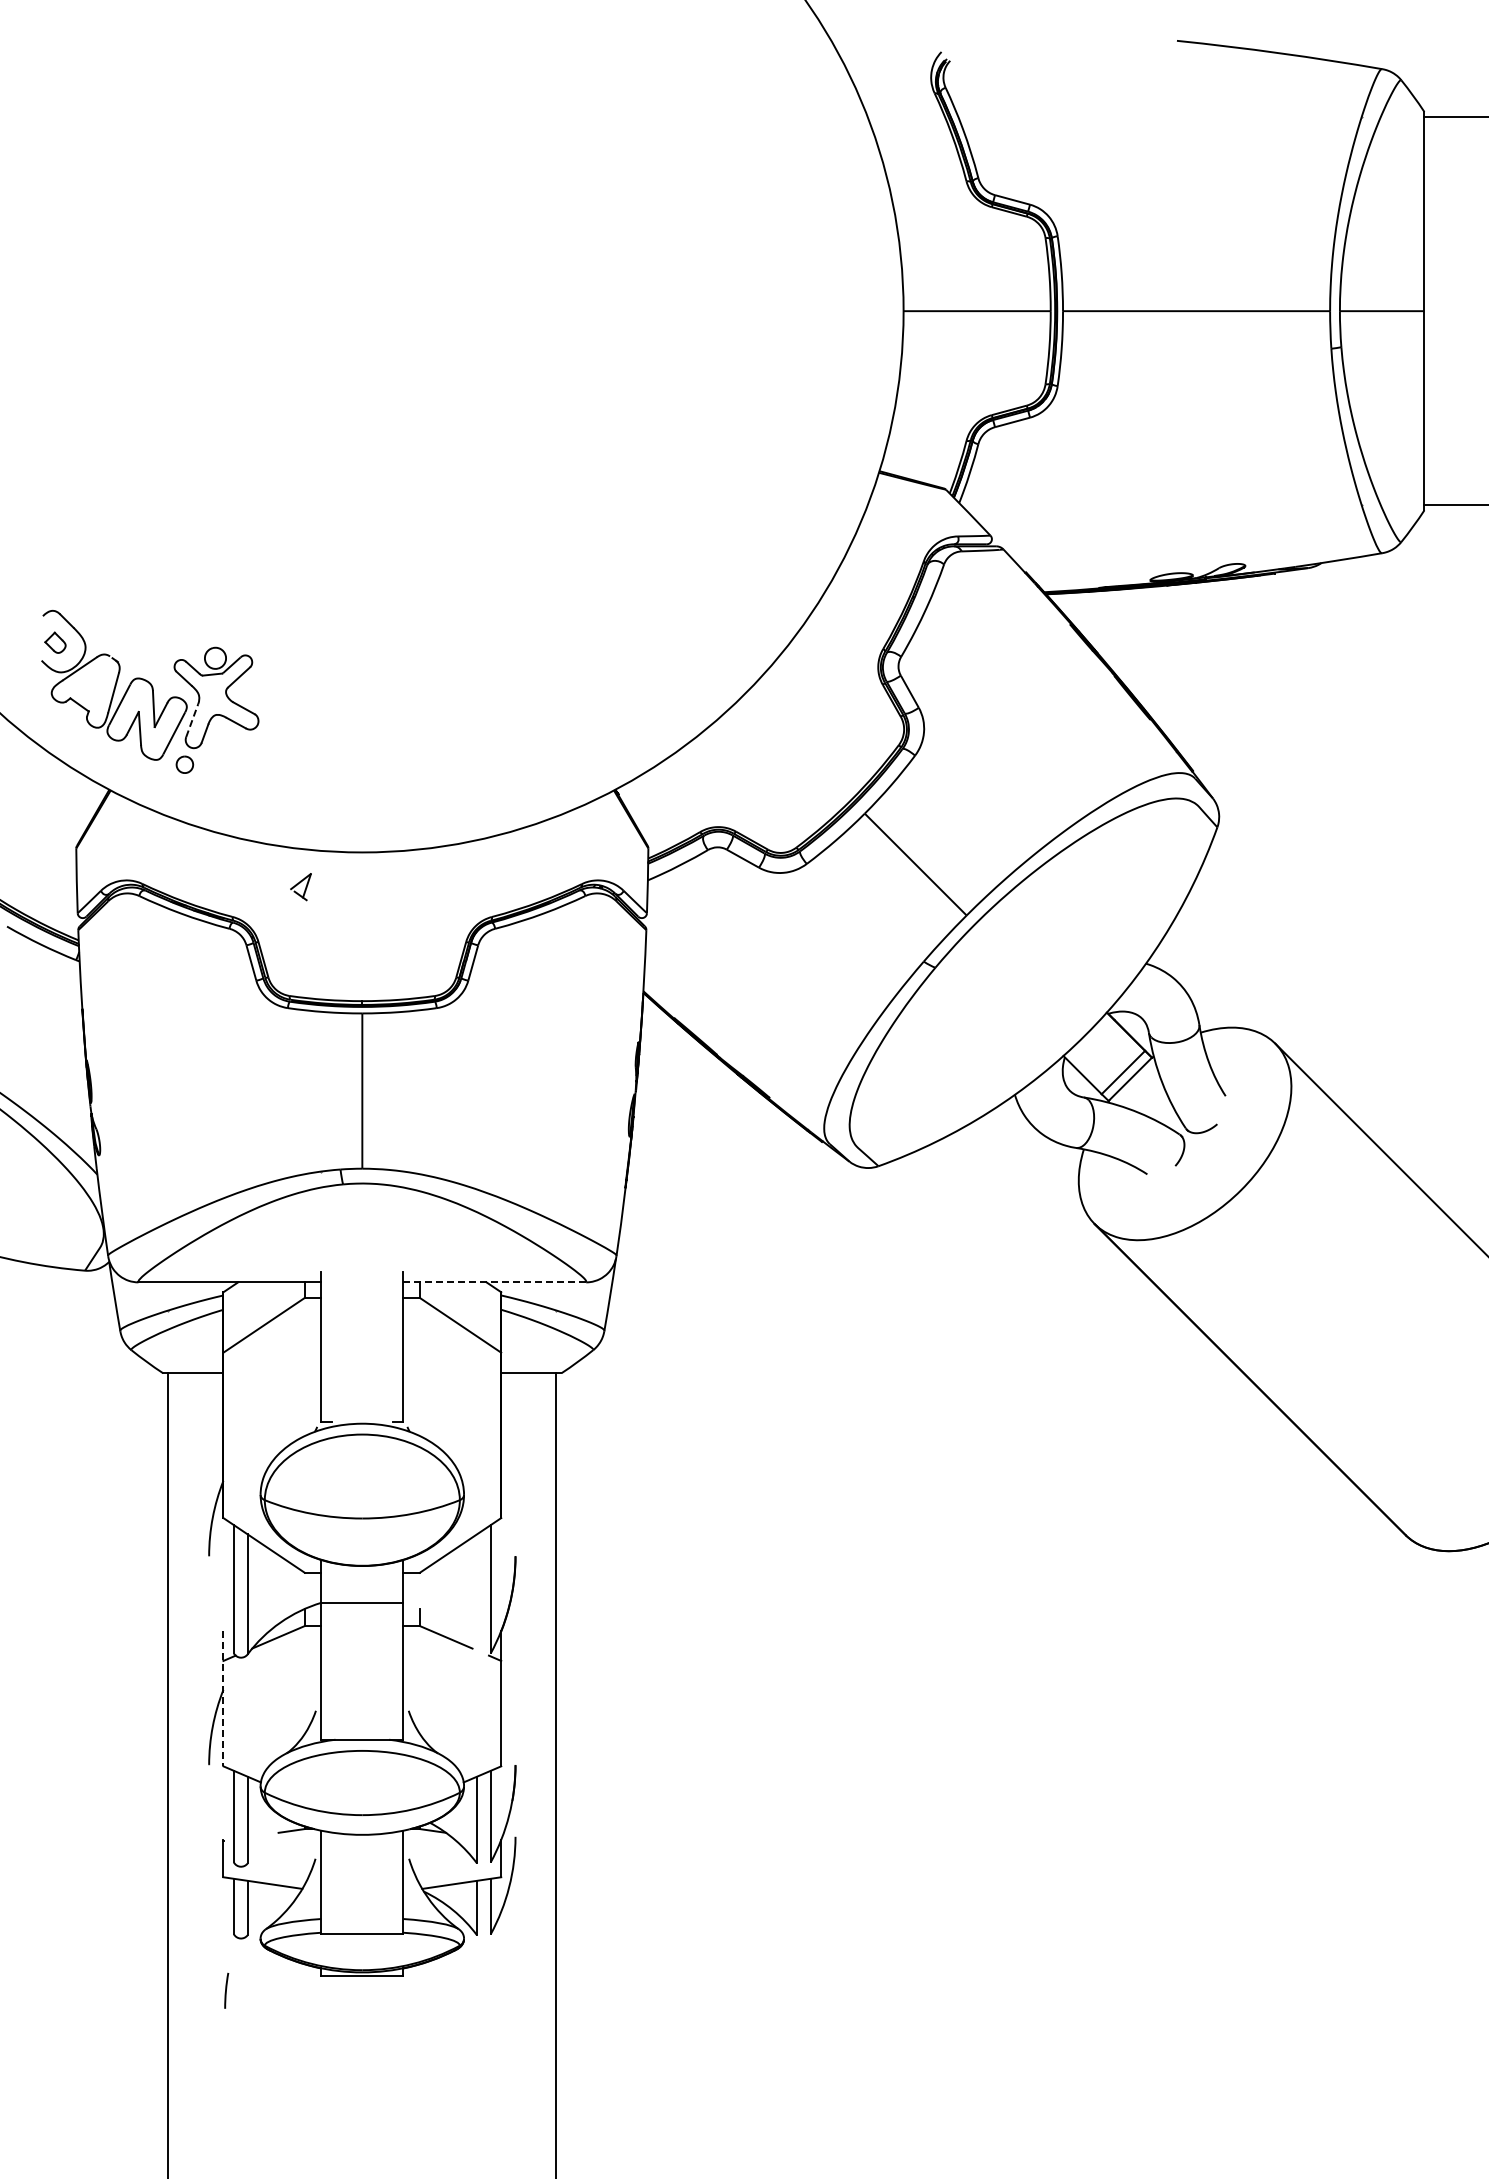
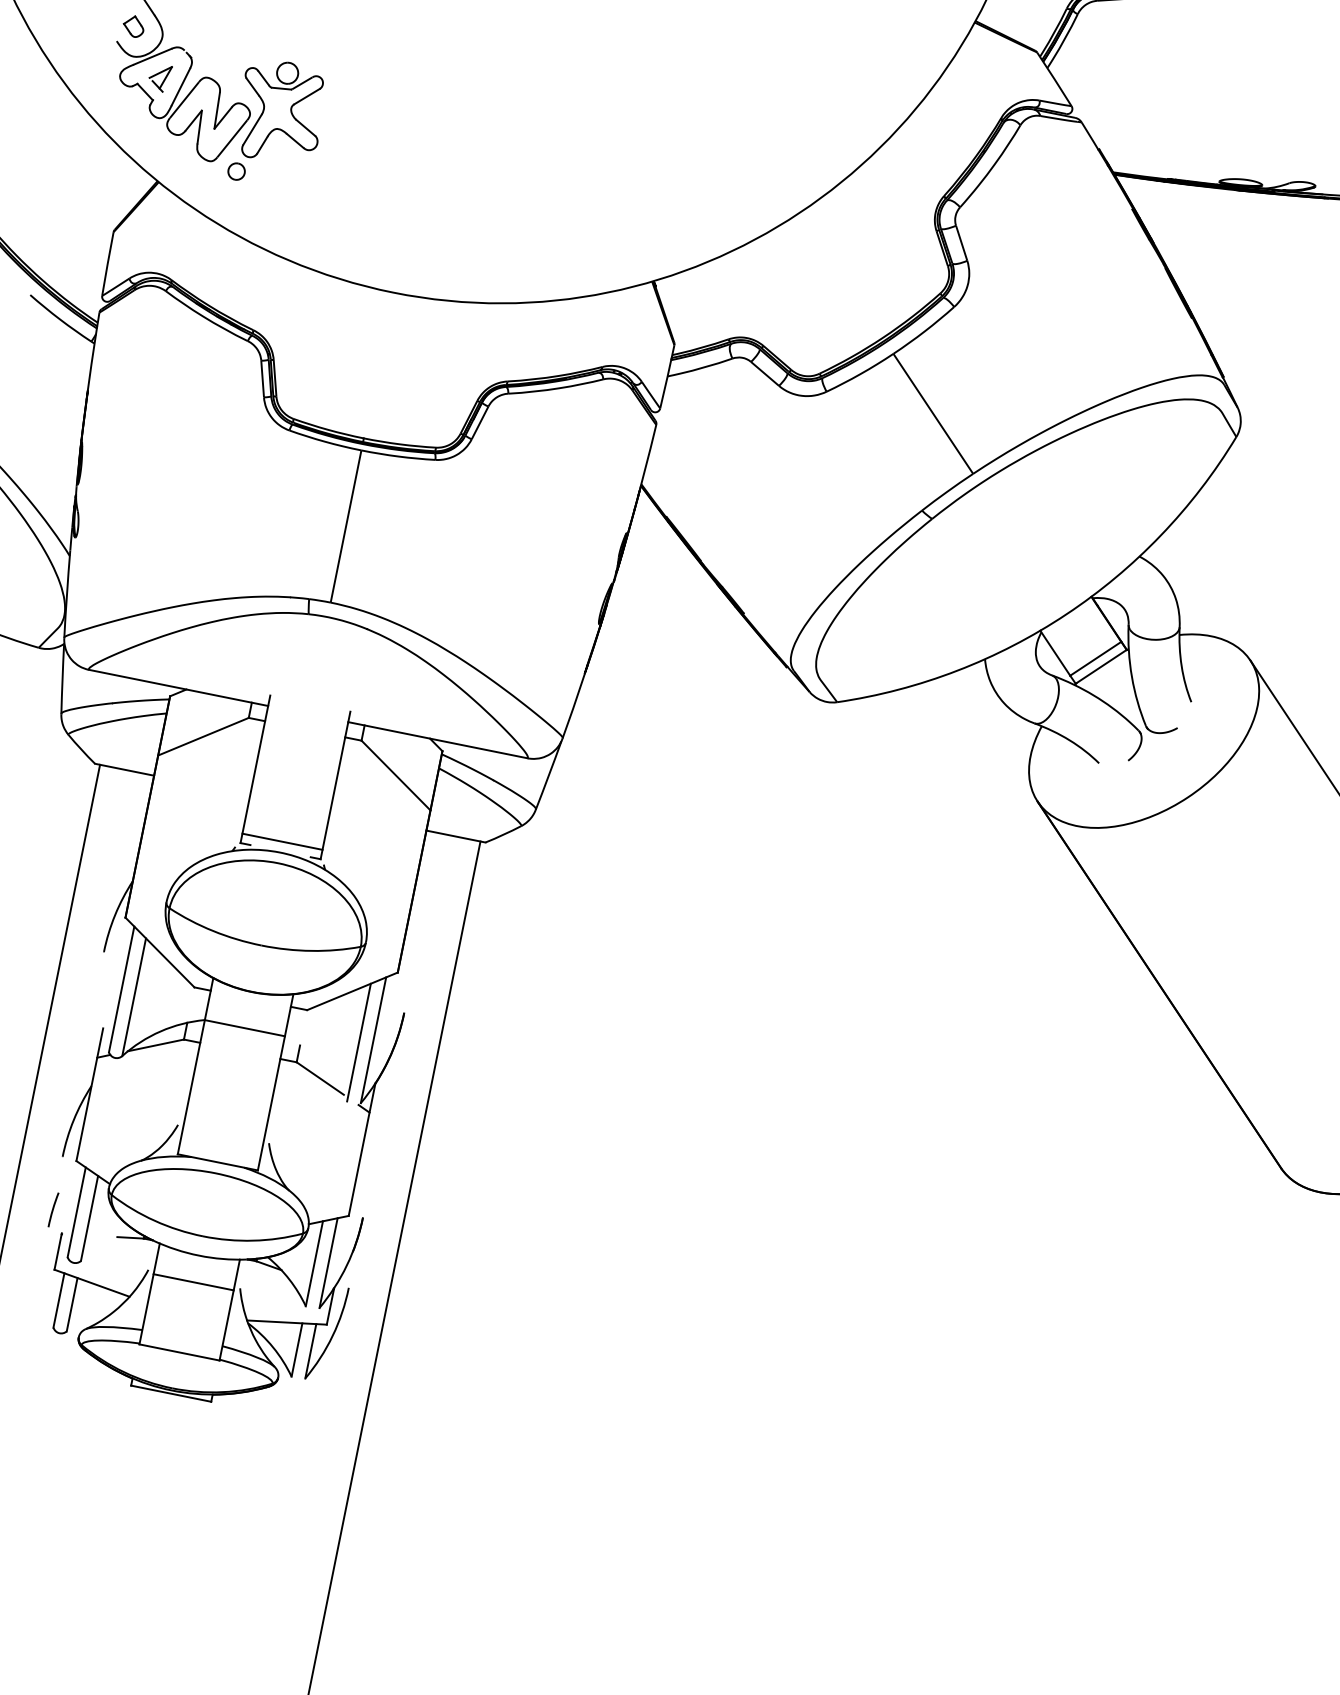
line: (192, 720) -> (252, 129), dashed -> solid
part: (300, 887) -> (159, 78), moved
line: (494, 1282) -> (437, 740), dashed -> solid
line: (362, 1412) -> (282, 841), added
line: (477, 1594) -> (359, 1042), added
line: (223, 1698) -> (89, 1094), dashed -> solid
line: (362, 1862) -> (193, 1282), added
line: (226, 1990) -> (53, 1209), moved

